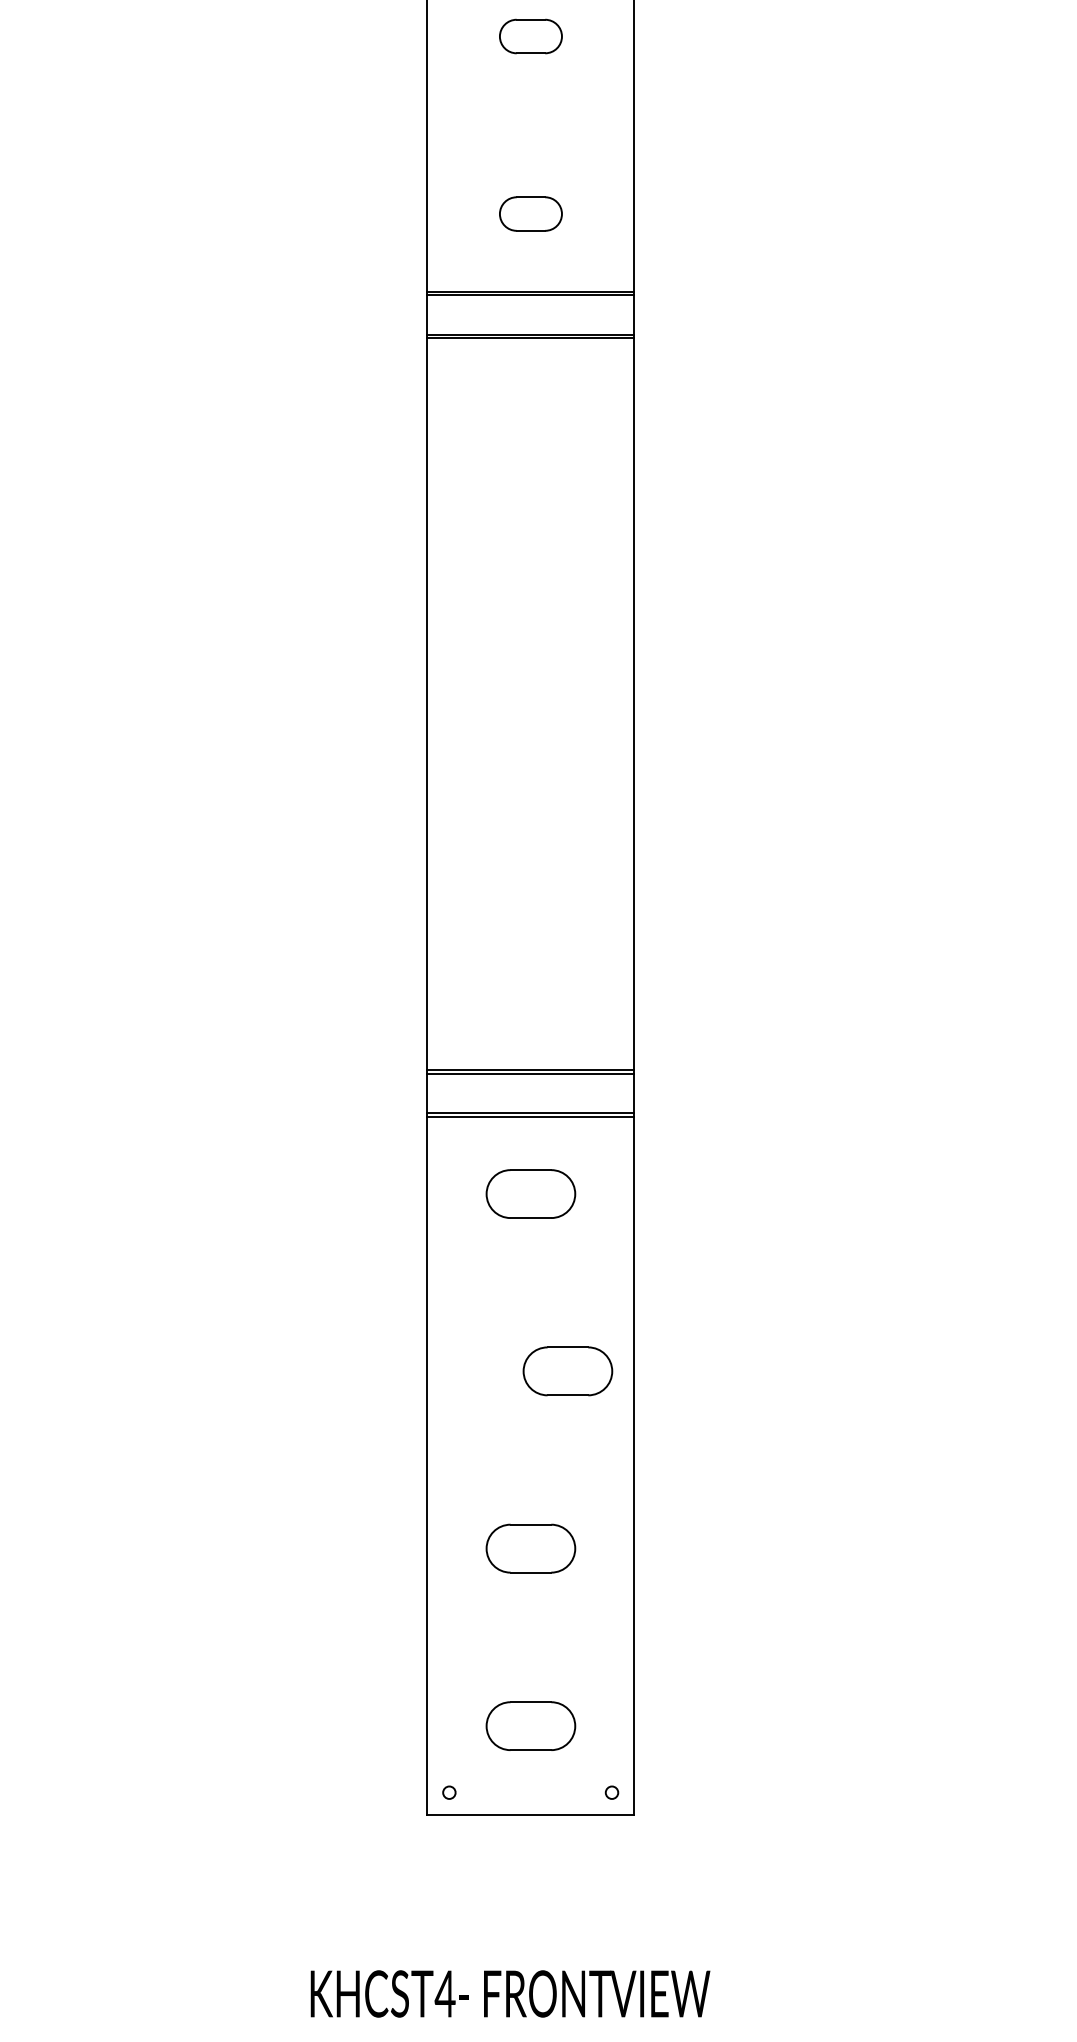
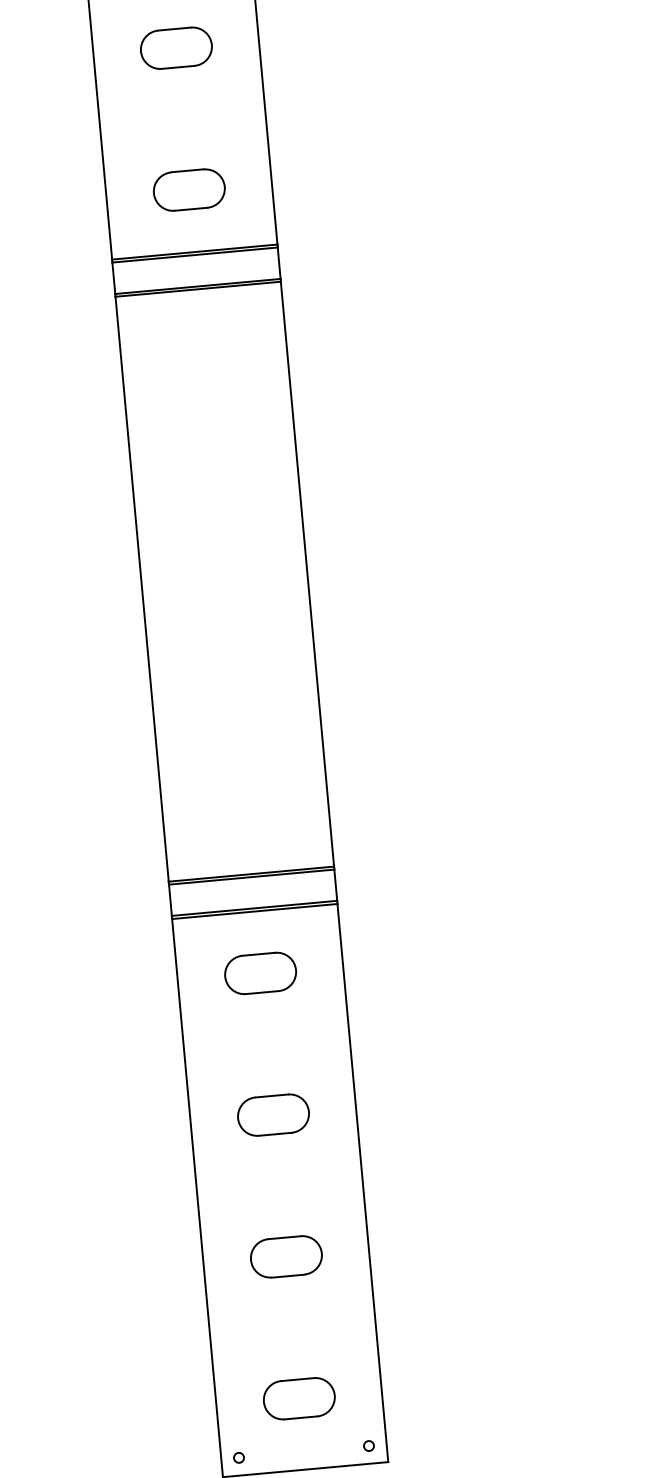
part: (530, 36) -> (176, 48), size x1.43
part: (530, 213) -> (188, 189), size x1.43
part: (567, 1371) -> (273, 1115), moved

